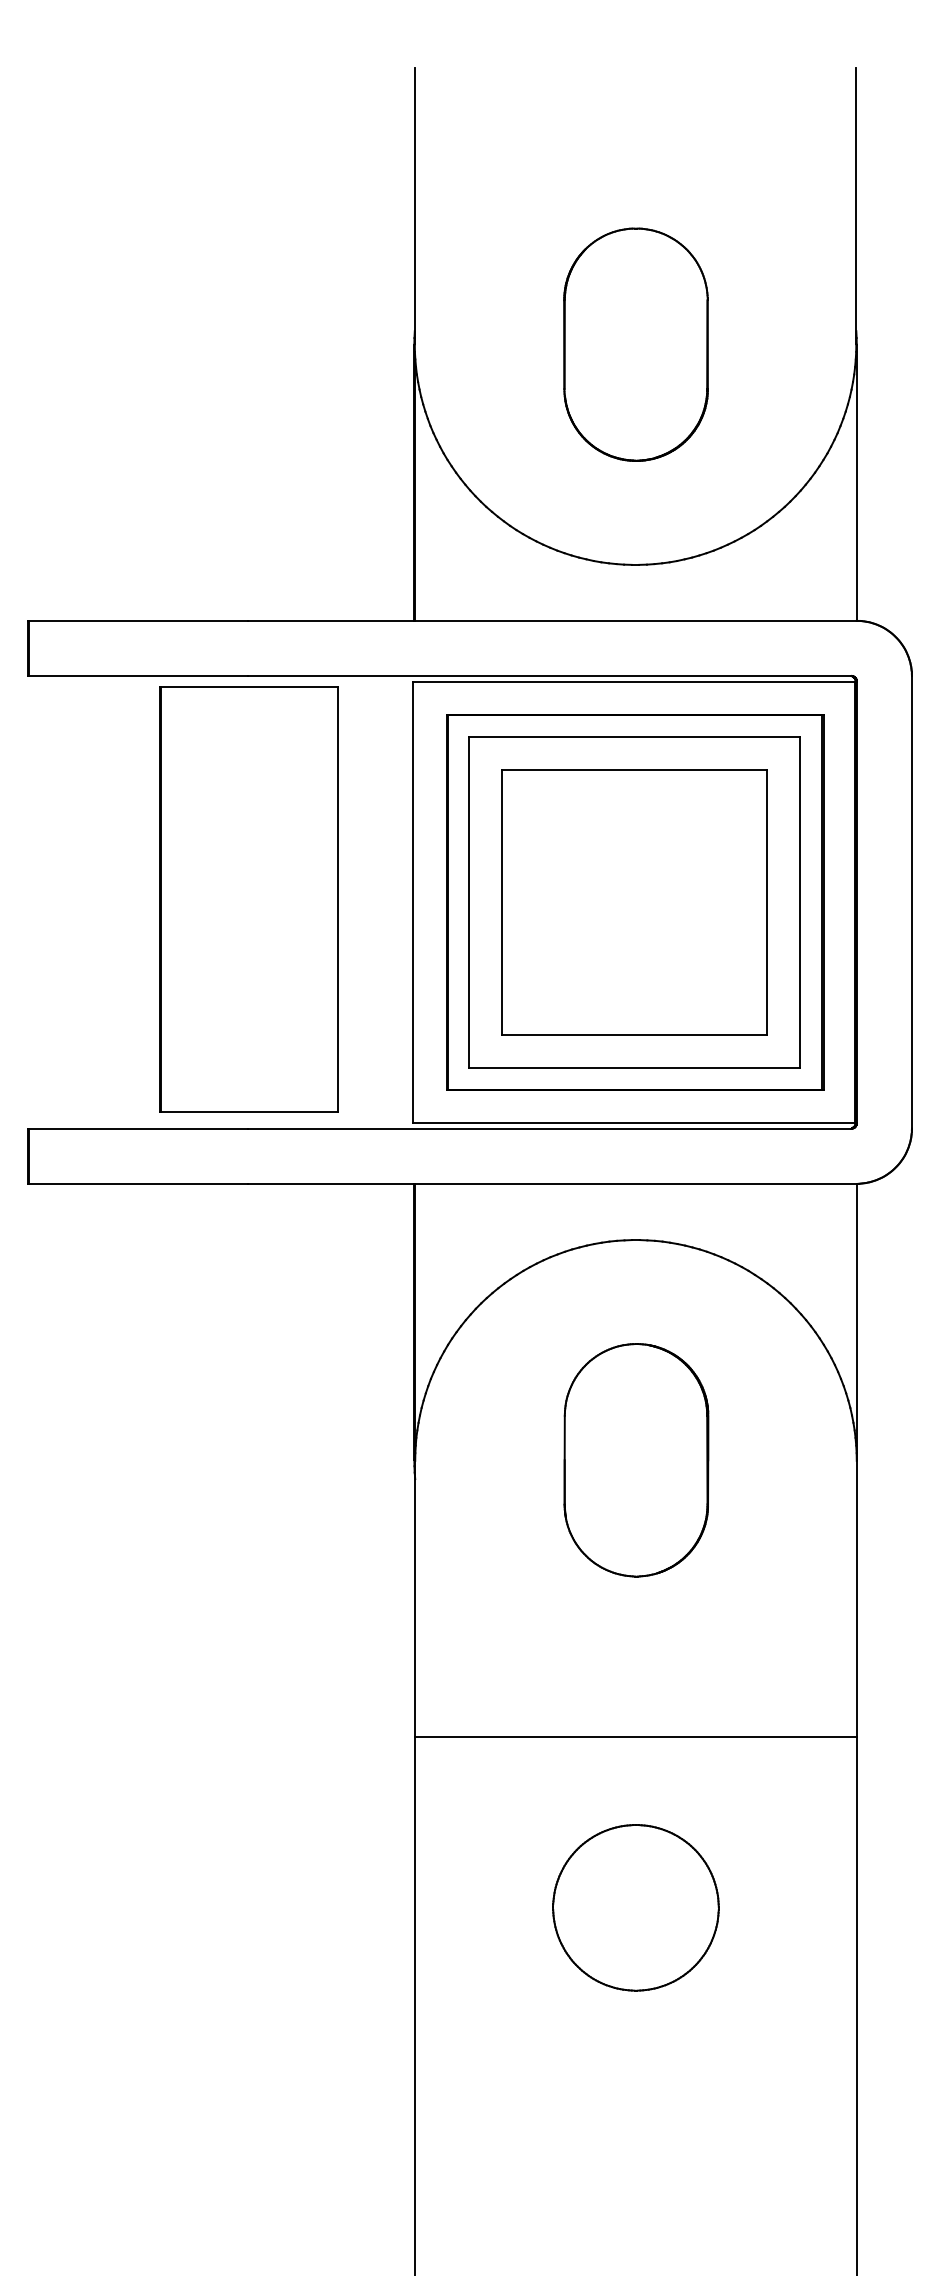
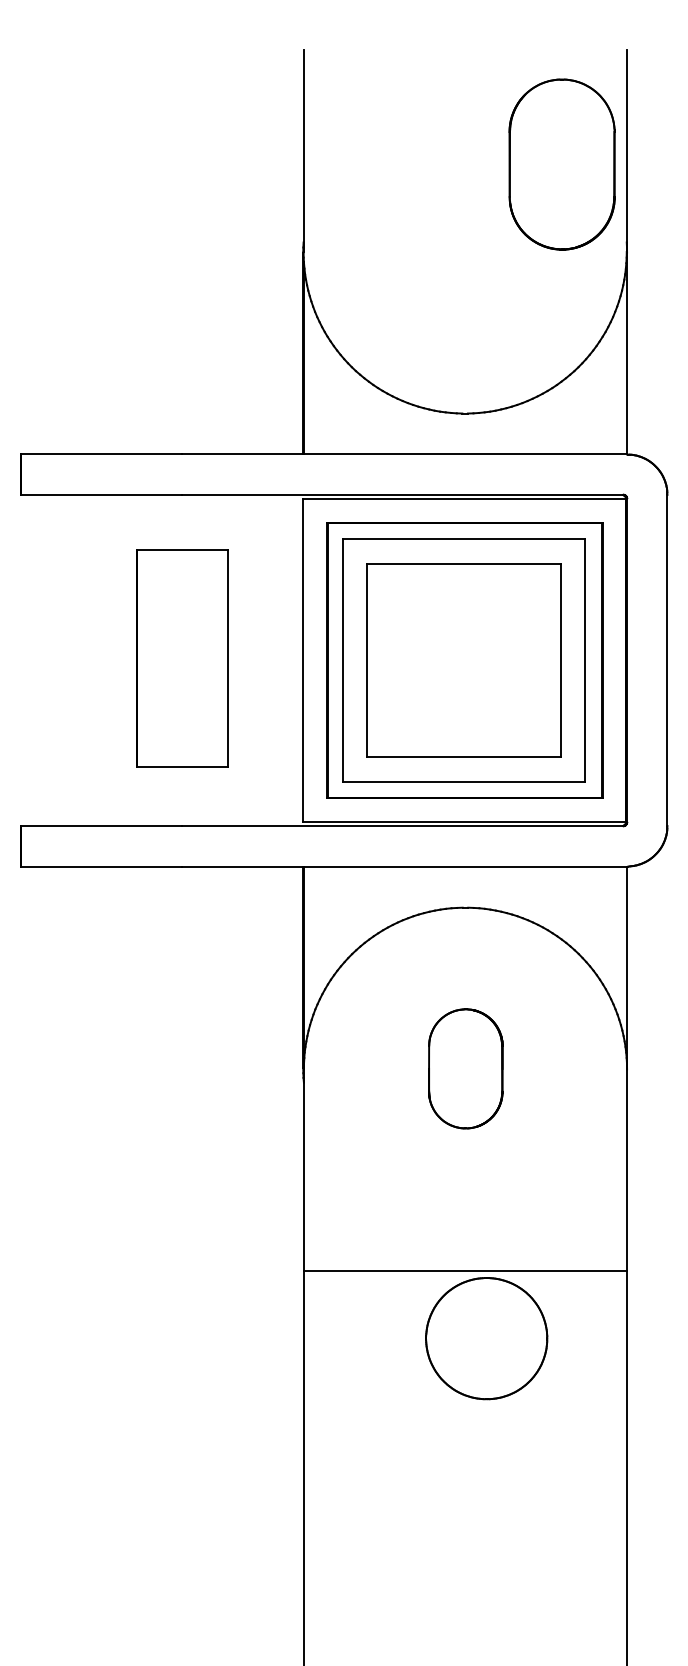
part: (635, 344) -> (561, 164), moved
part: (248, 899) -> (181, 658), size x0.7
part: (636, 1460) -> (465, 1069), size x0.7
part: (635, 1907) -> (486, 1338), moved

